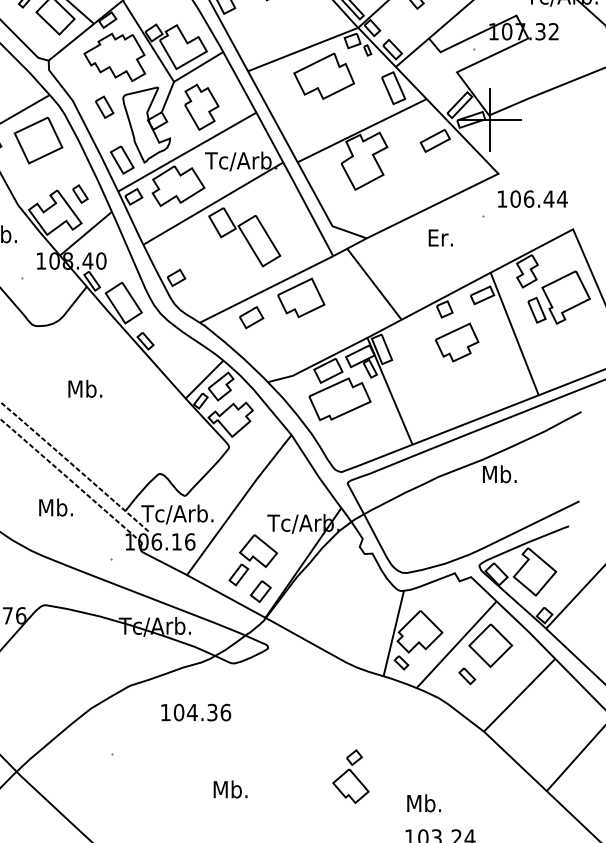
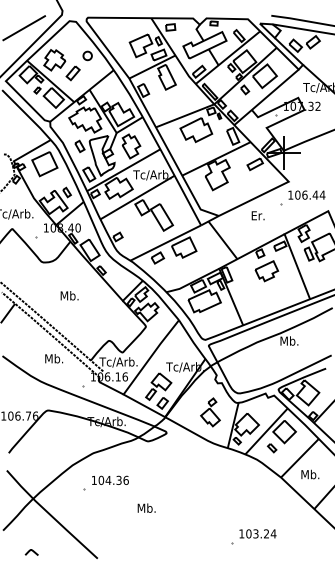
text: (196, 710) -> (110, 479), moved
part: (350, 776) -> (210, 412), moved
text: (424, 803) -> (310, 474), moved

